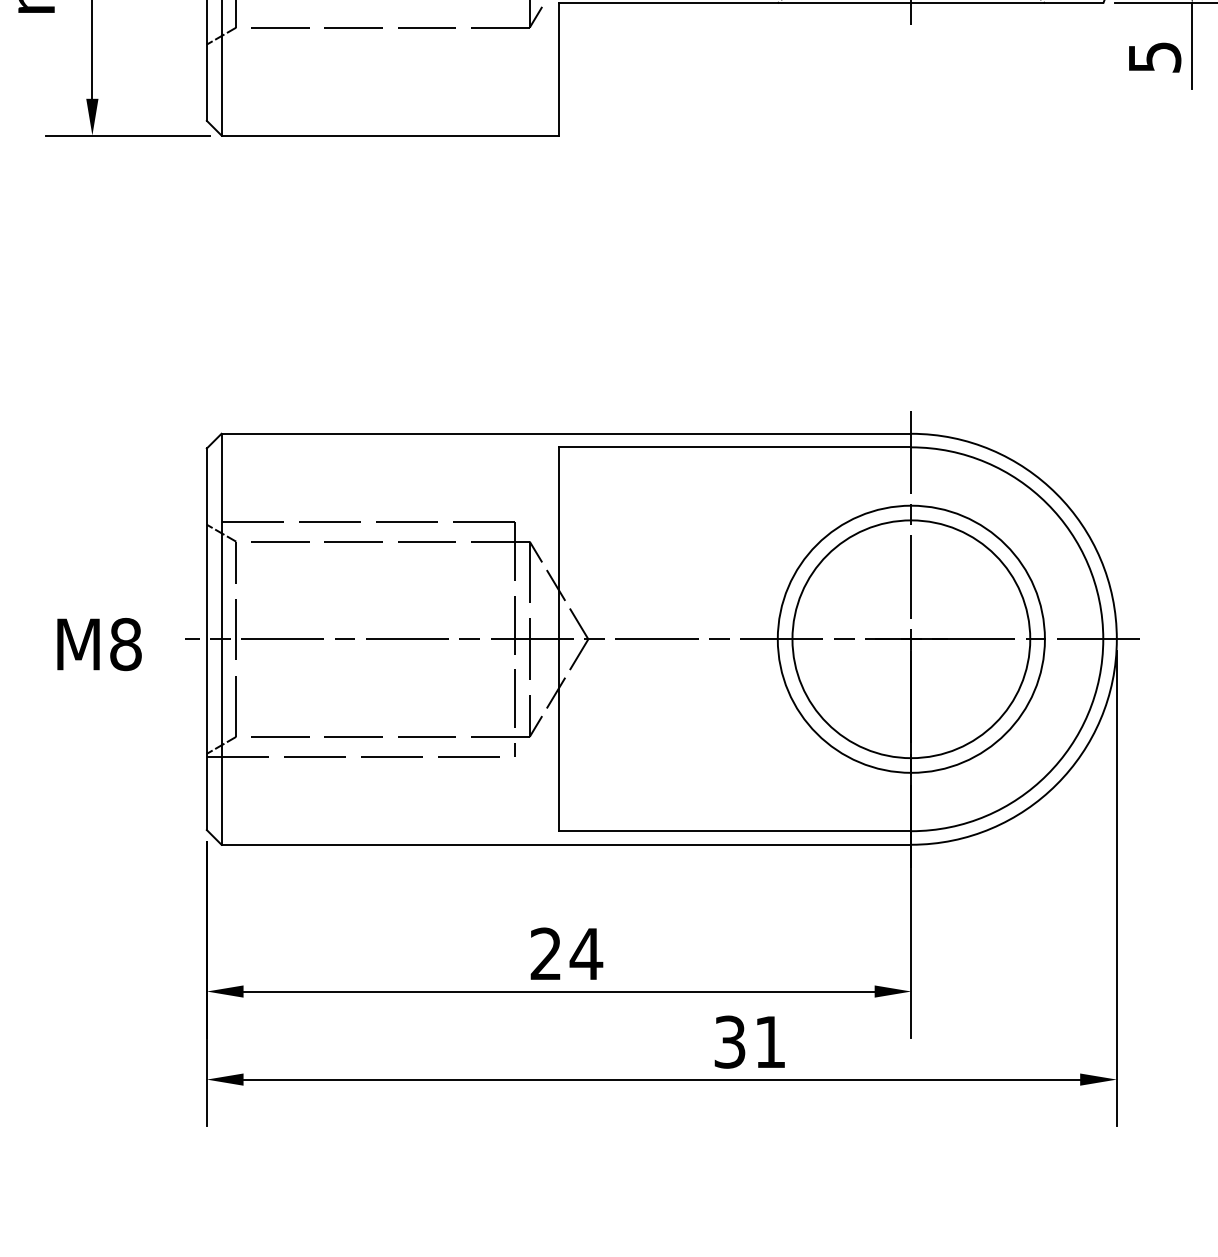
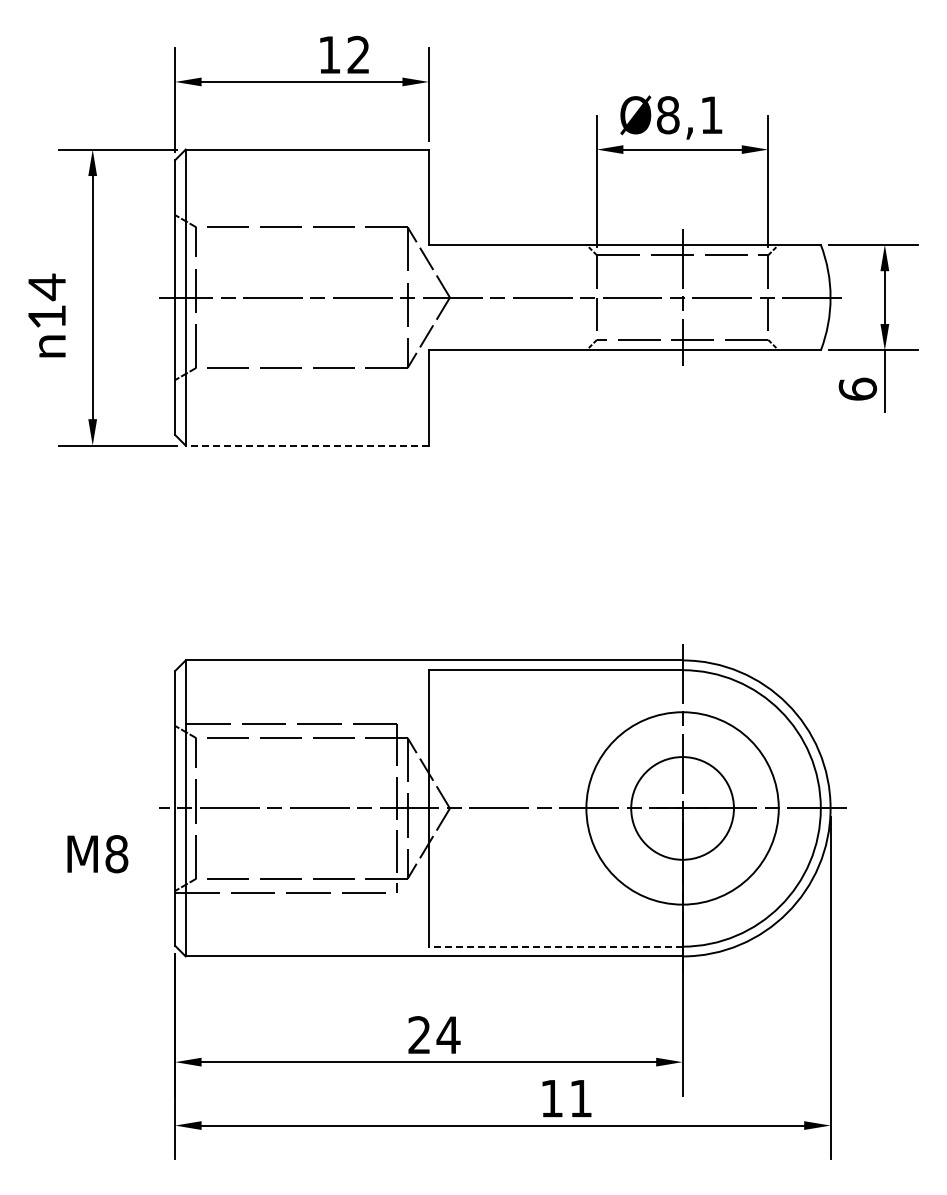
text: (1154, 56) -> (857, 388), 5 -> 6
line: (390, 135) -> (307, 445), solid -> dashed
circle: (911, 639) -> (682, 808), size x0.6
text: (99, 644) -> (97, 854), moved
line: (734, 830) -> (555, 946), solid -> dashed
text: (729, 1042) -> (551, 1098), 31 -> 11

